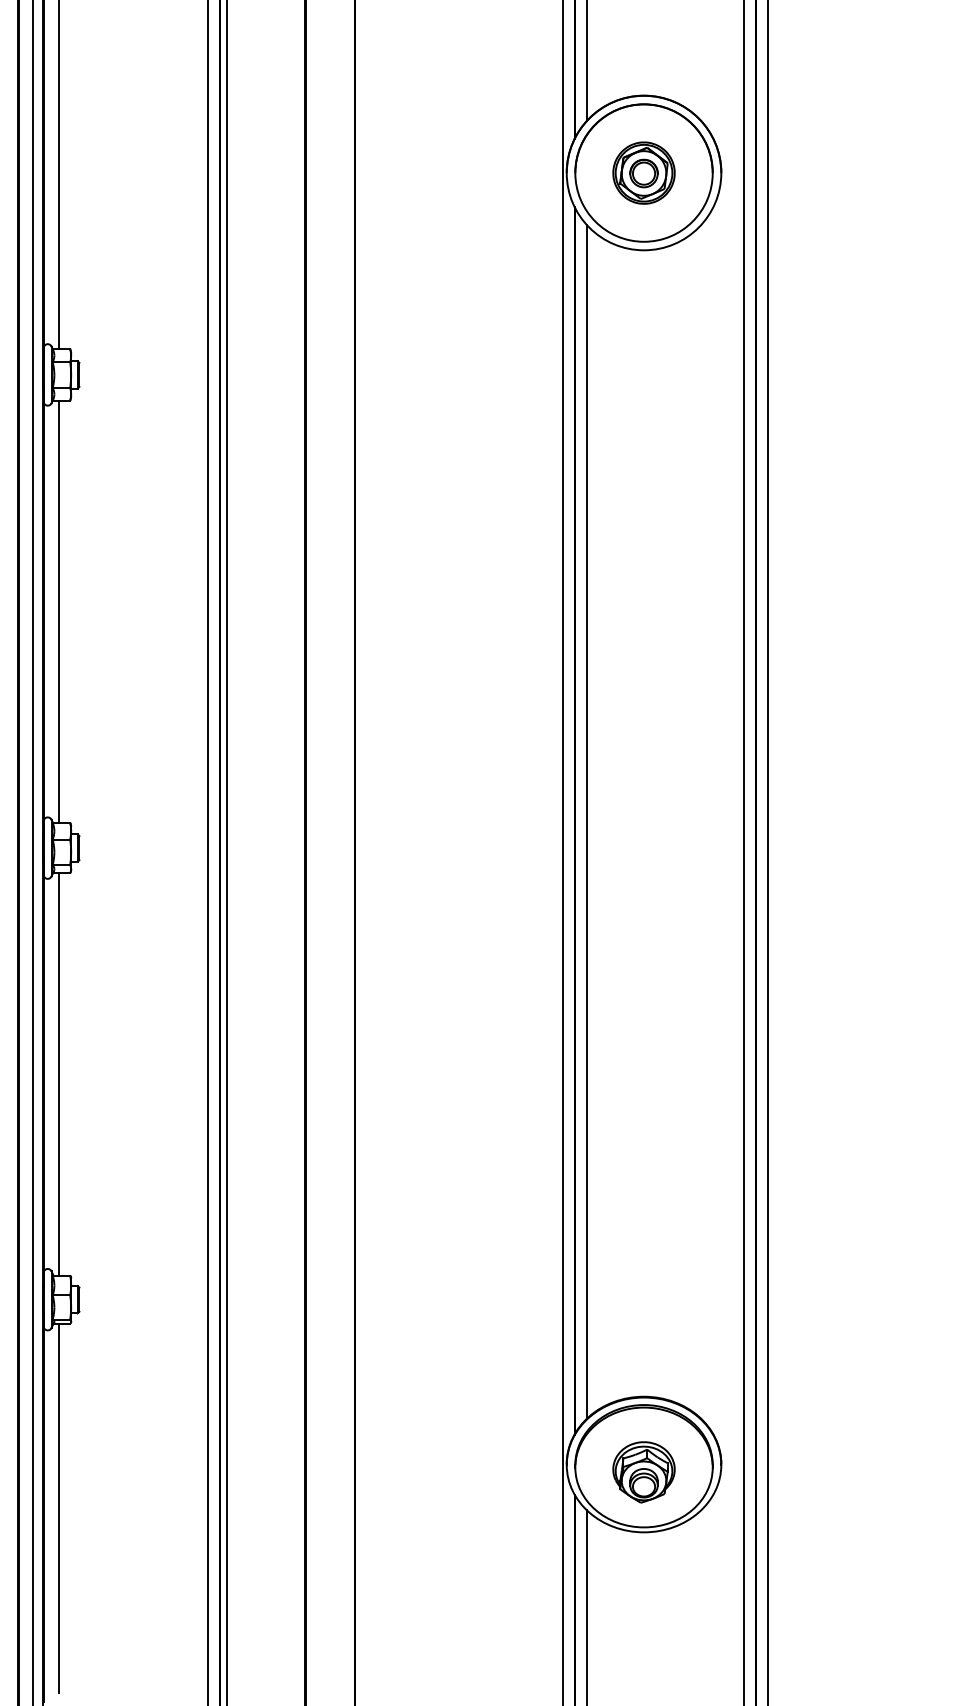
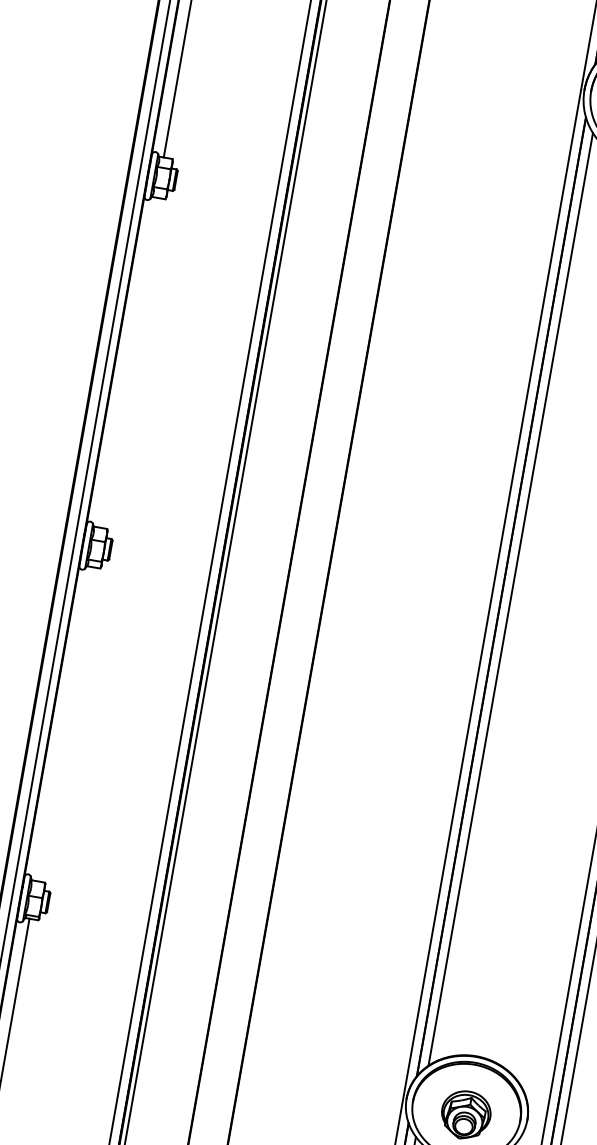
line: (59, 611) -> (127, 362), removed
line: (59, 1074) -> (64, 724), removed

